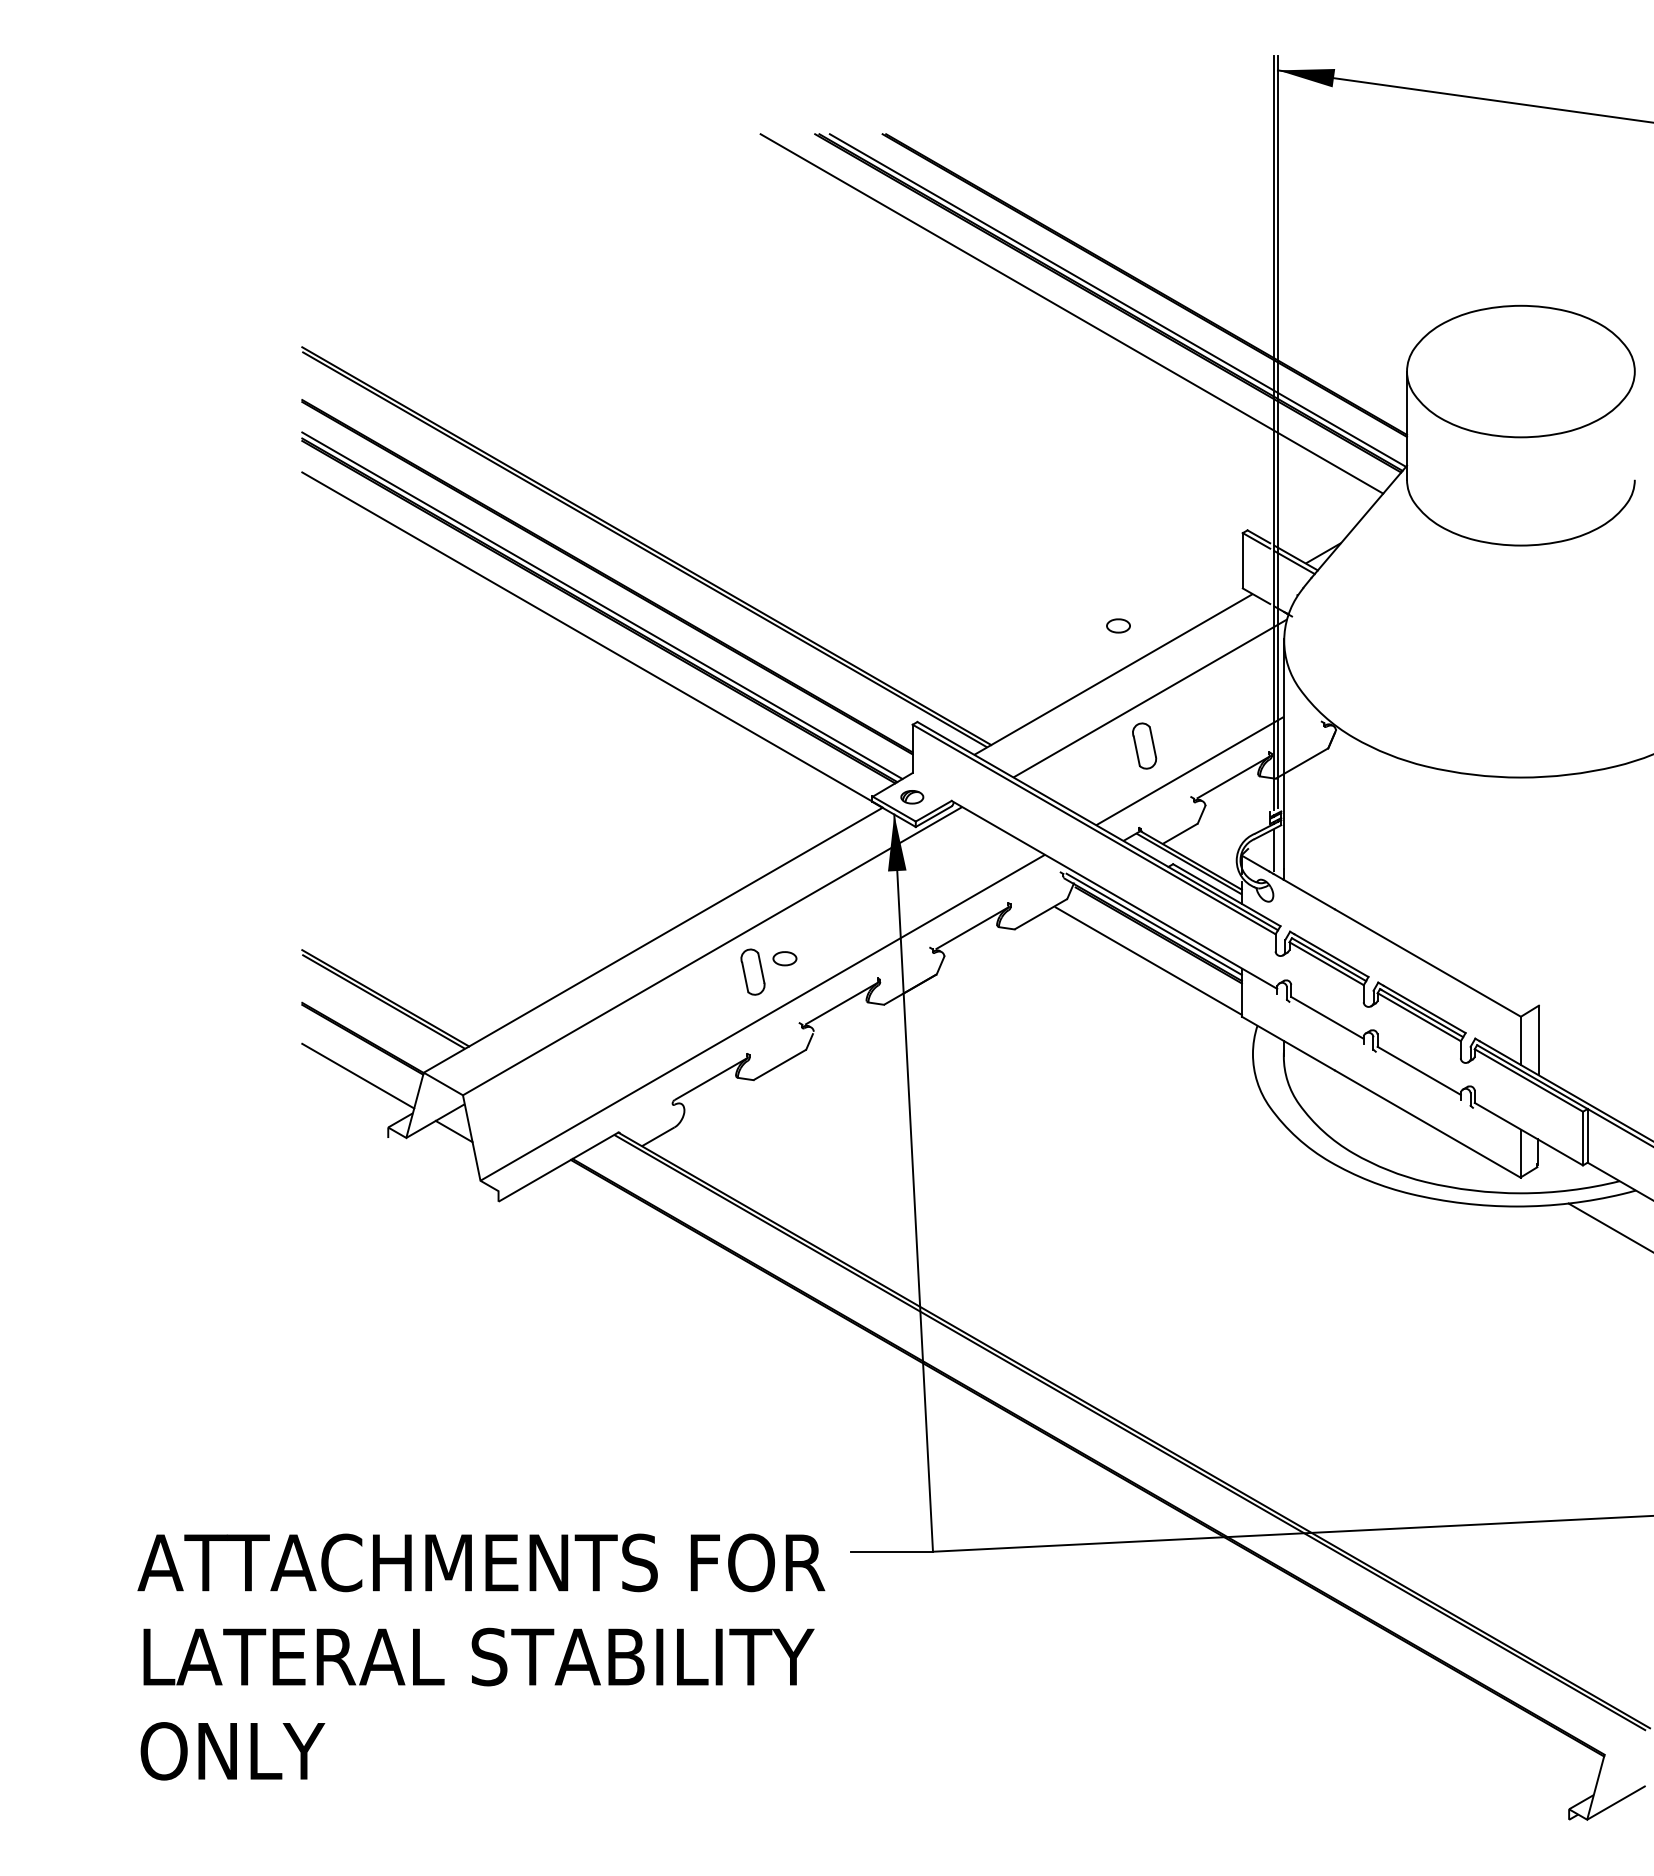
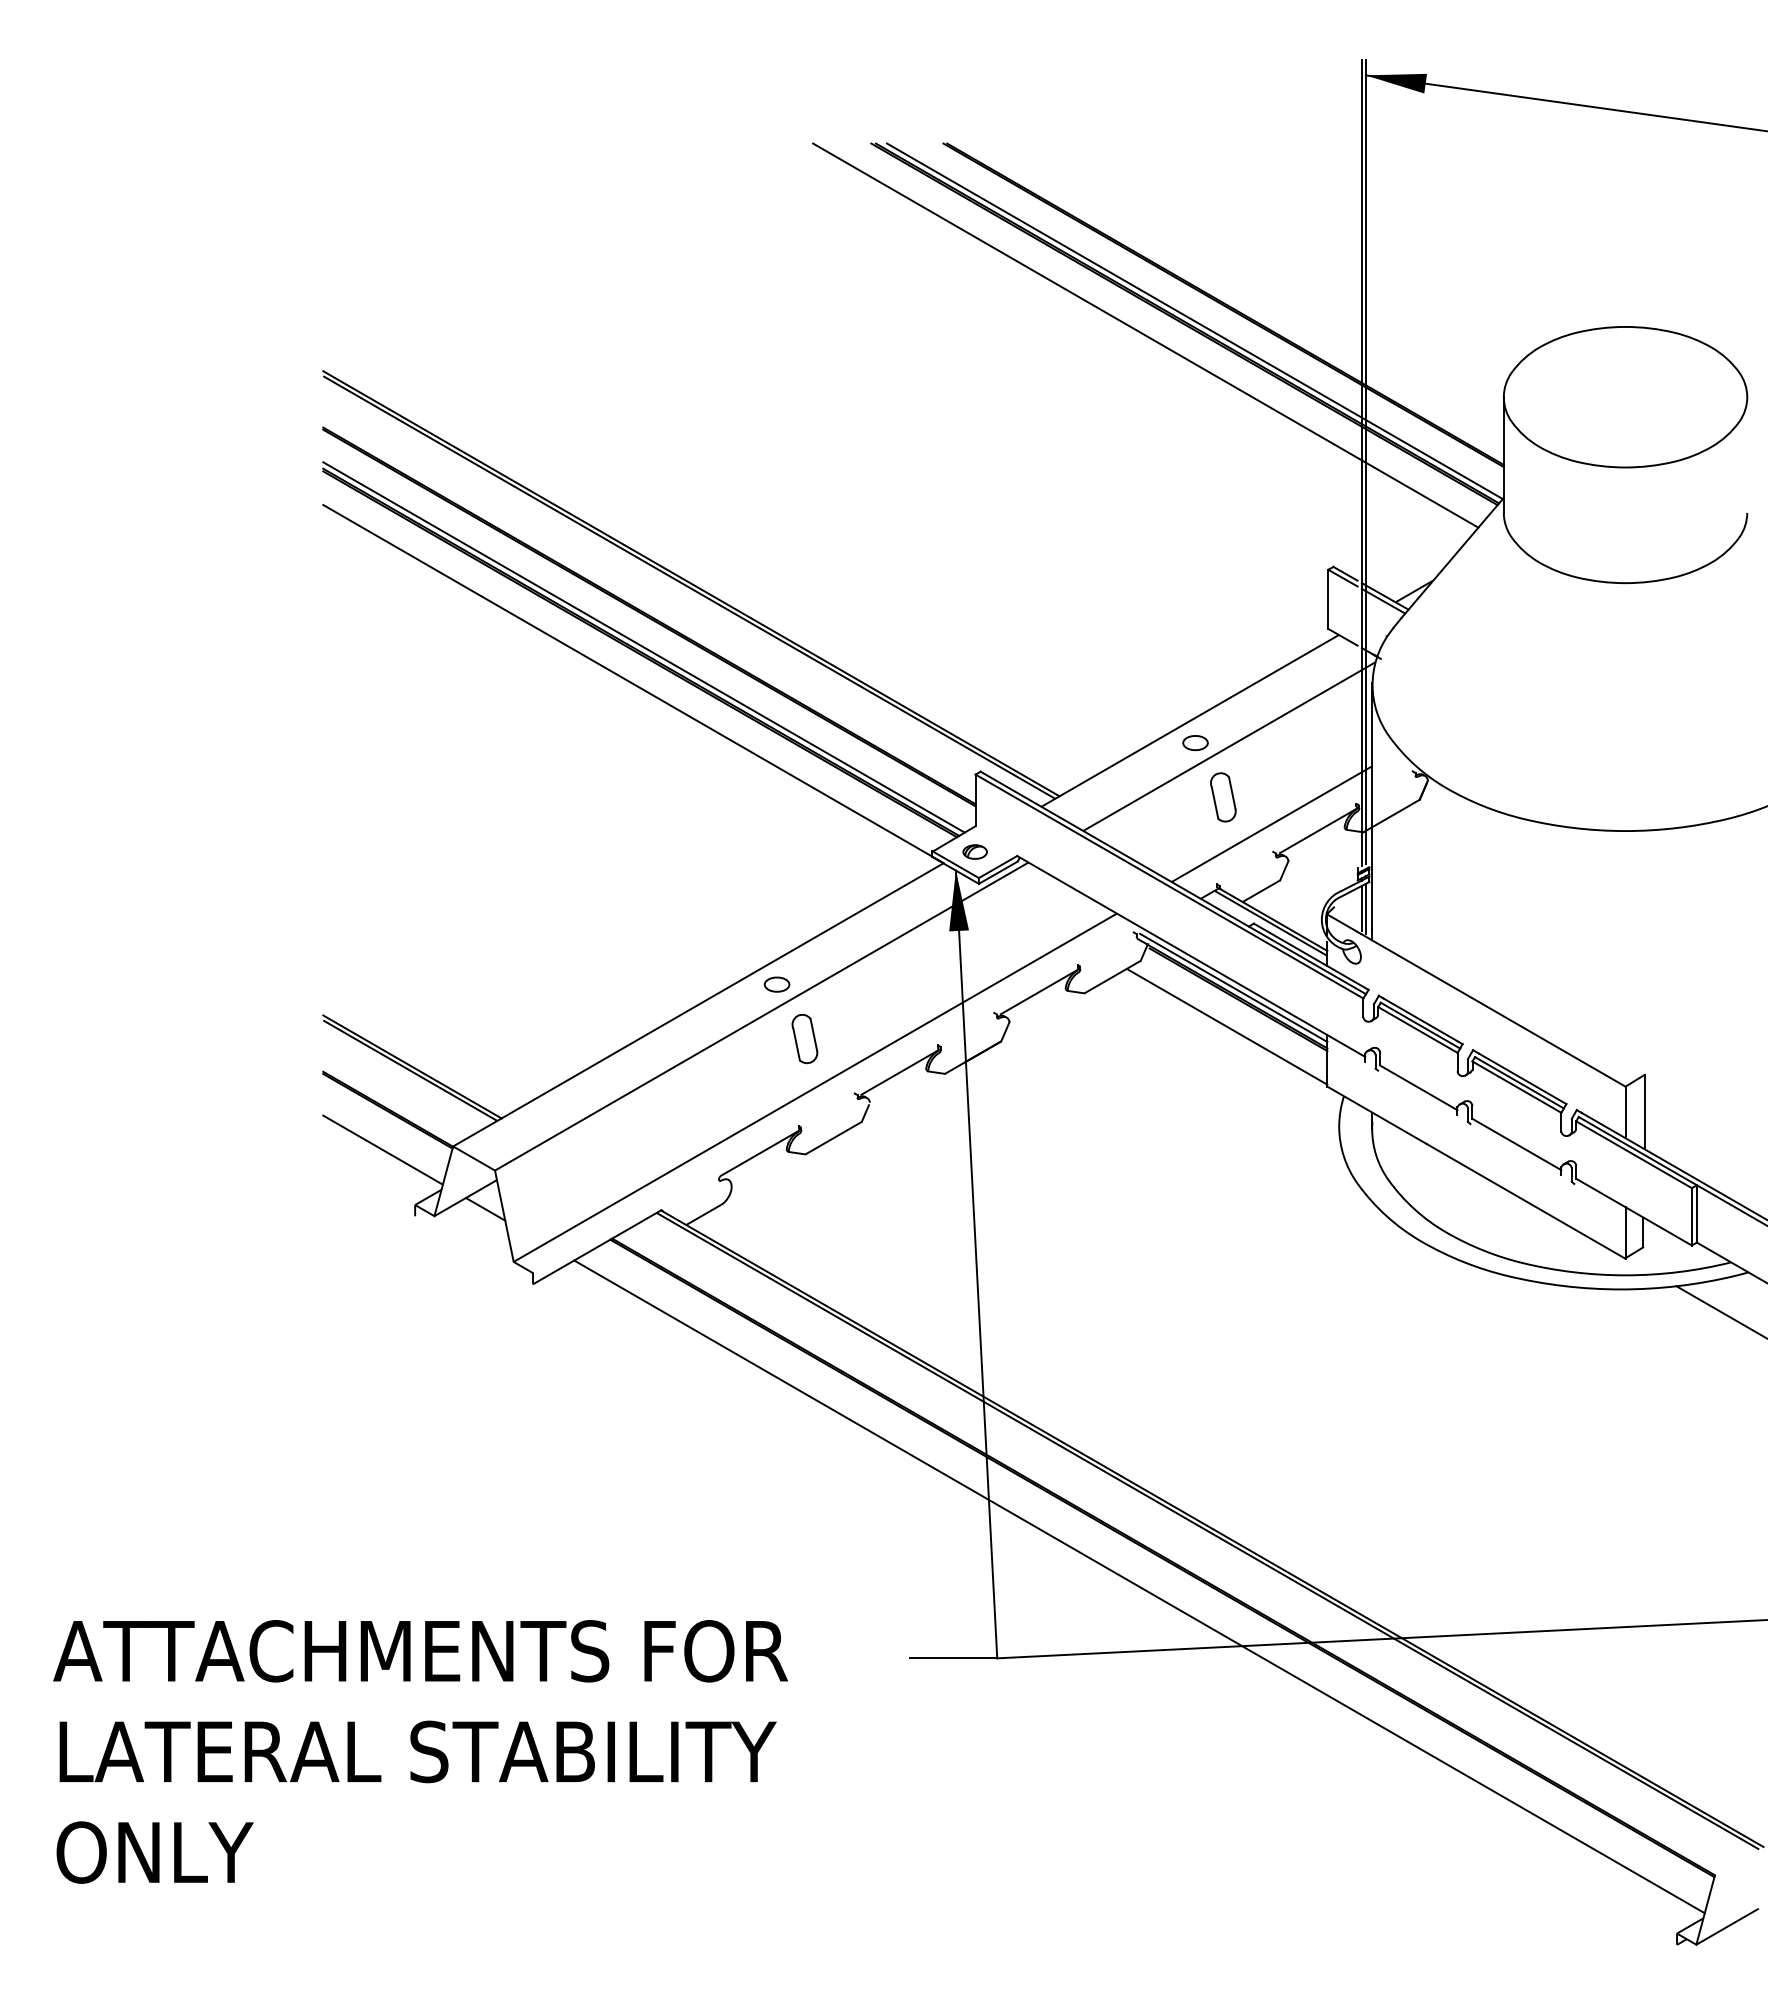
part: (1118, 626) -> (1195, 743), moved
line: (1277, 850) -> (1365, 908), added
part: (784, 958) -> (776, 984), moved
line: (1066, 1484) -> (1139, 1586), added
text: (481, 1656) -> (420, 1751), moved

